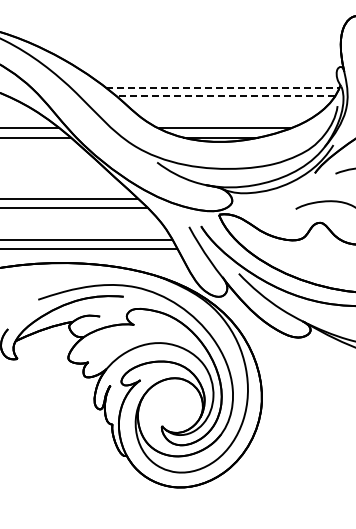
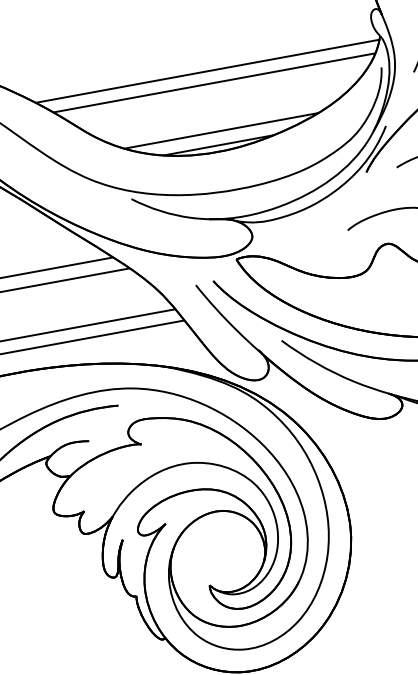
line: (222, 87) -> (207, 71), dashed -> solid
line: (225, 96) -> (214, 83), dashed -> solid

